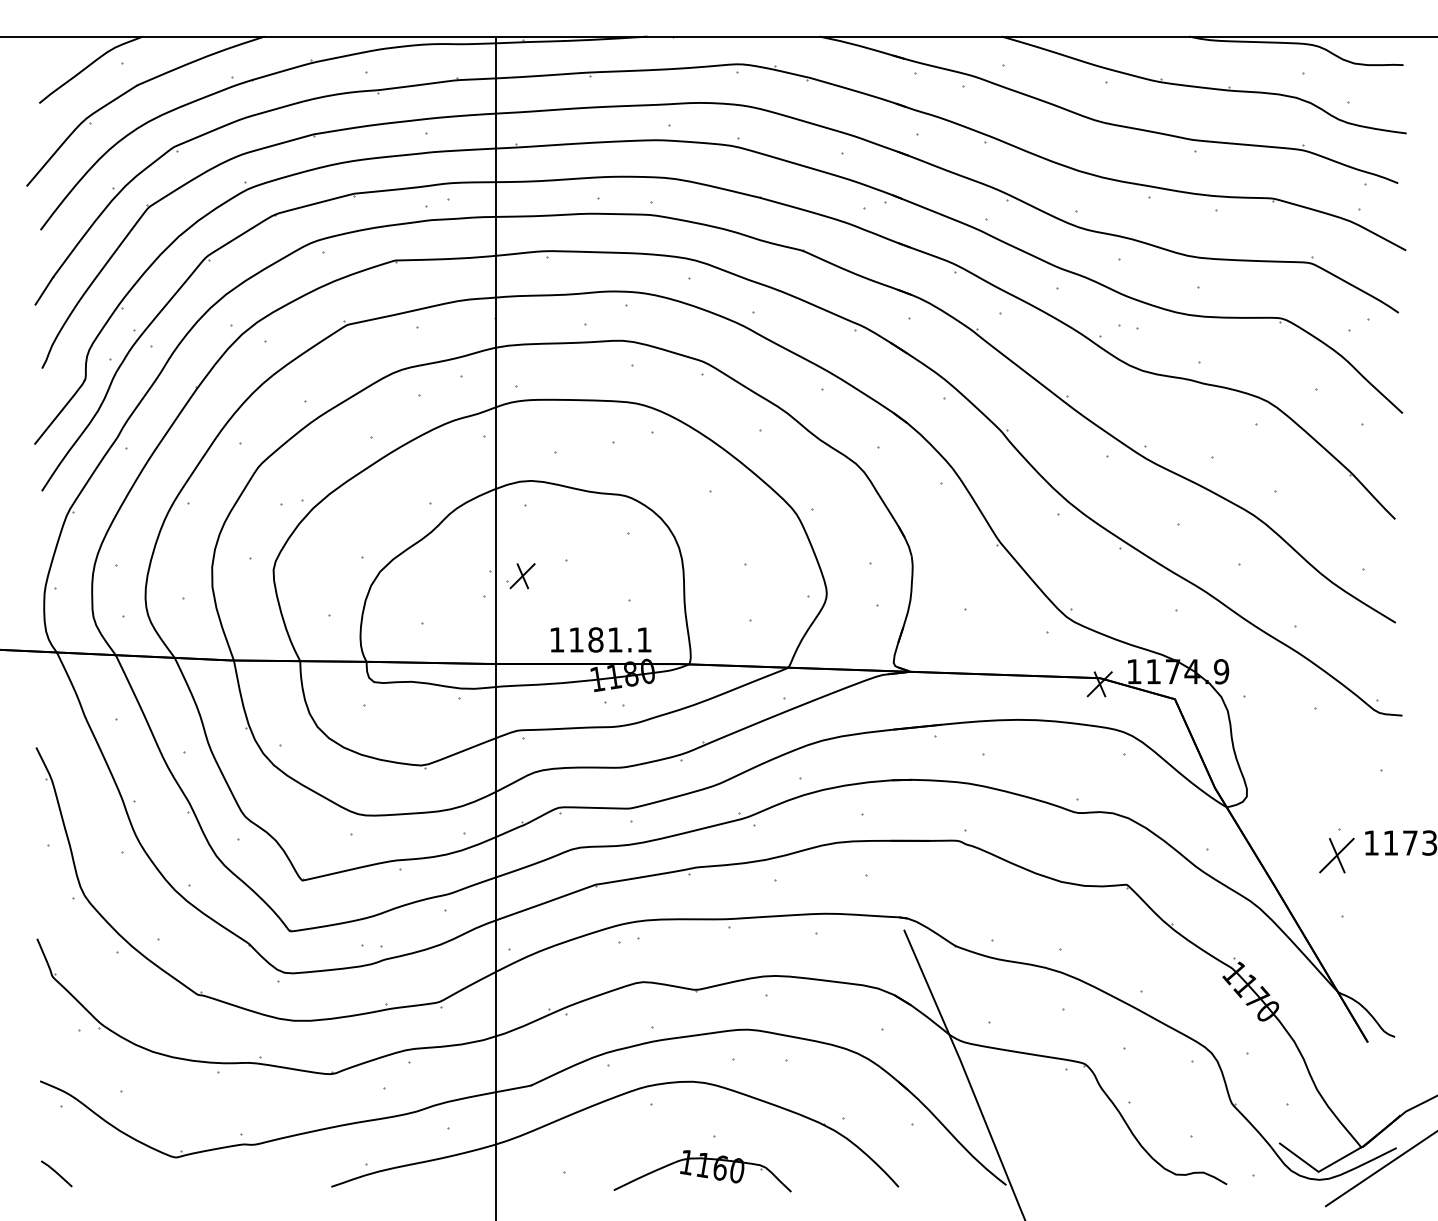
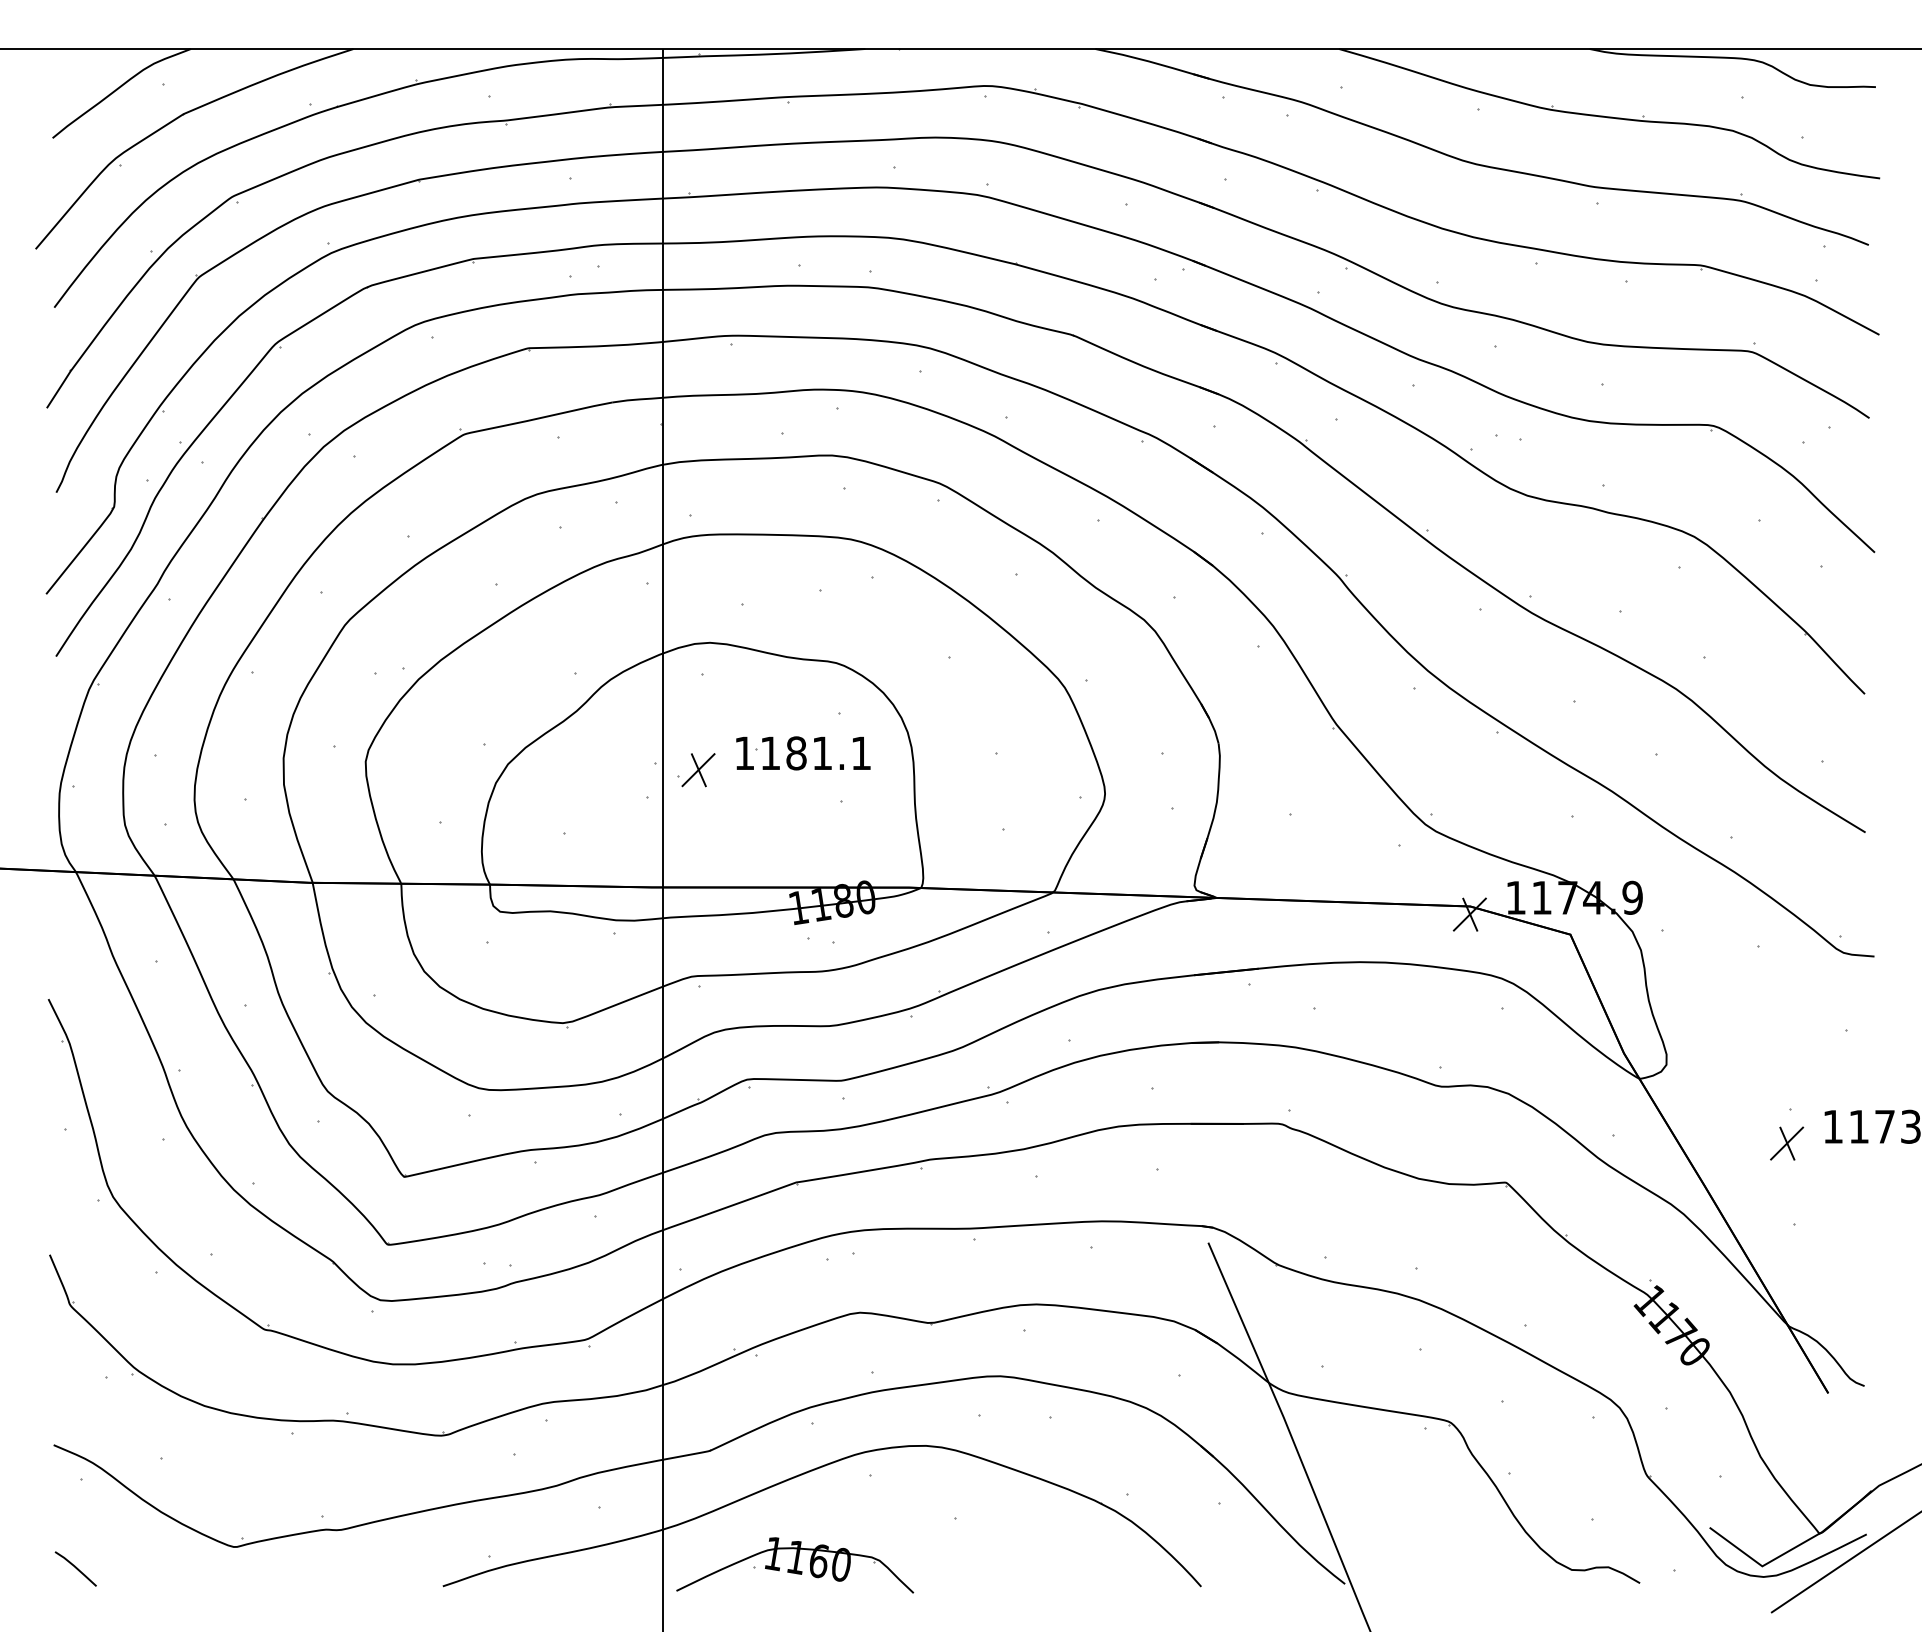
text: (601, 640) -> (803, 753), moved
part: (1337, 855) -> (1787, 1143), size x0.71
part: (702, 1171) -> (795, 1565), moved

